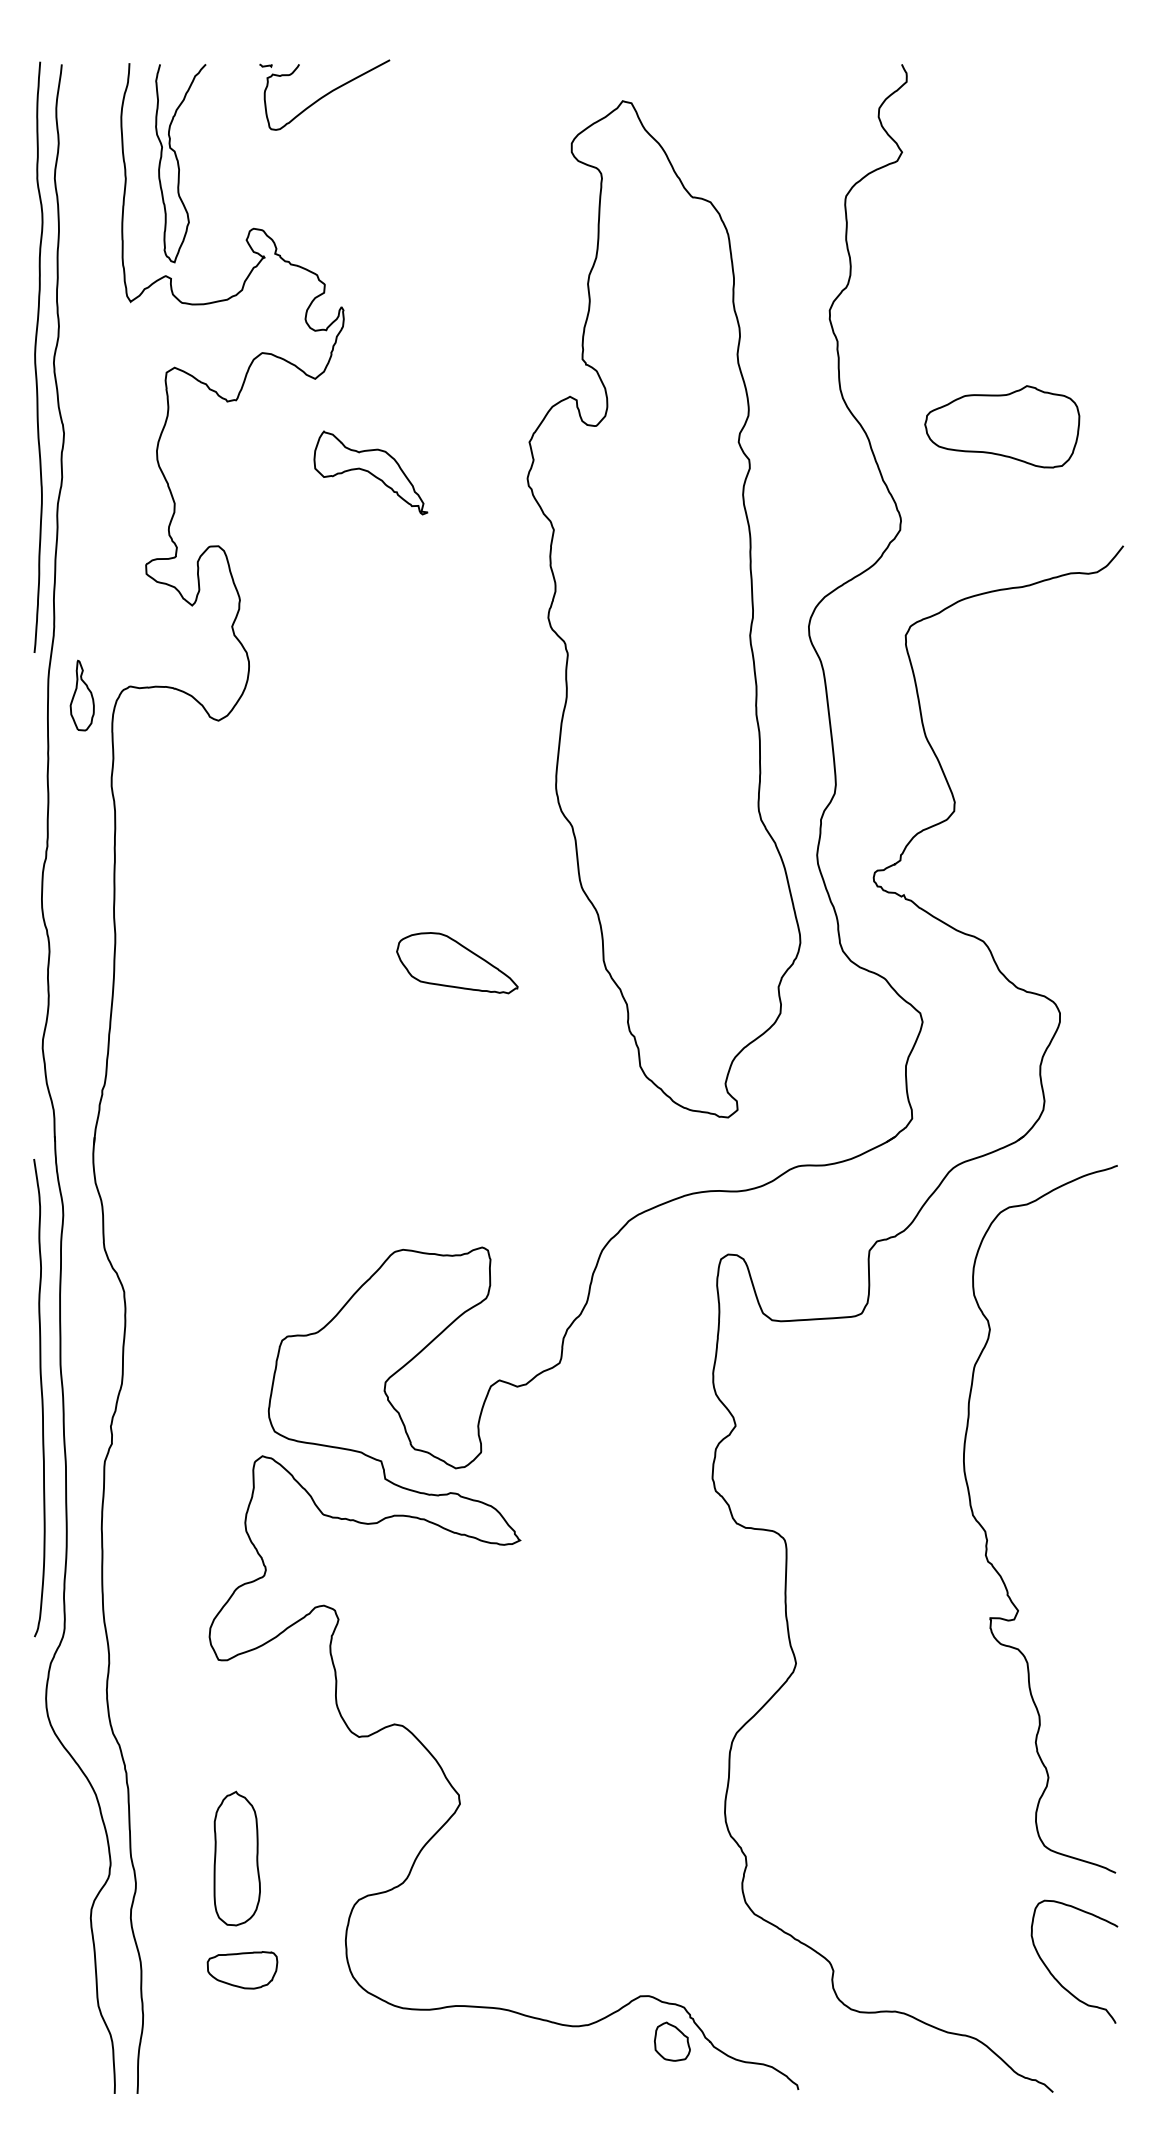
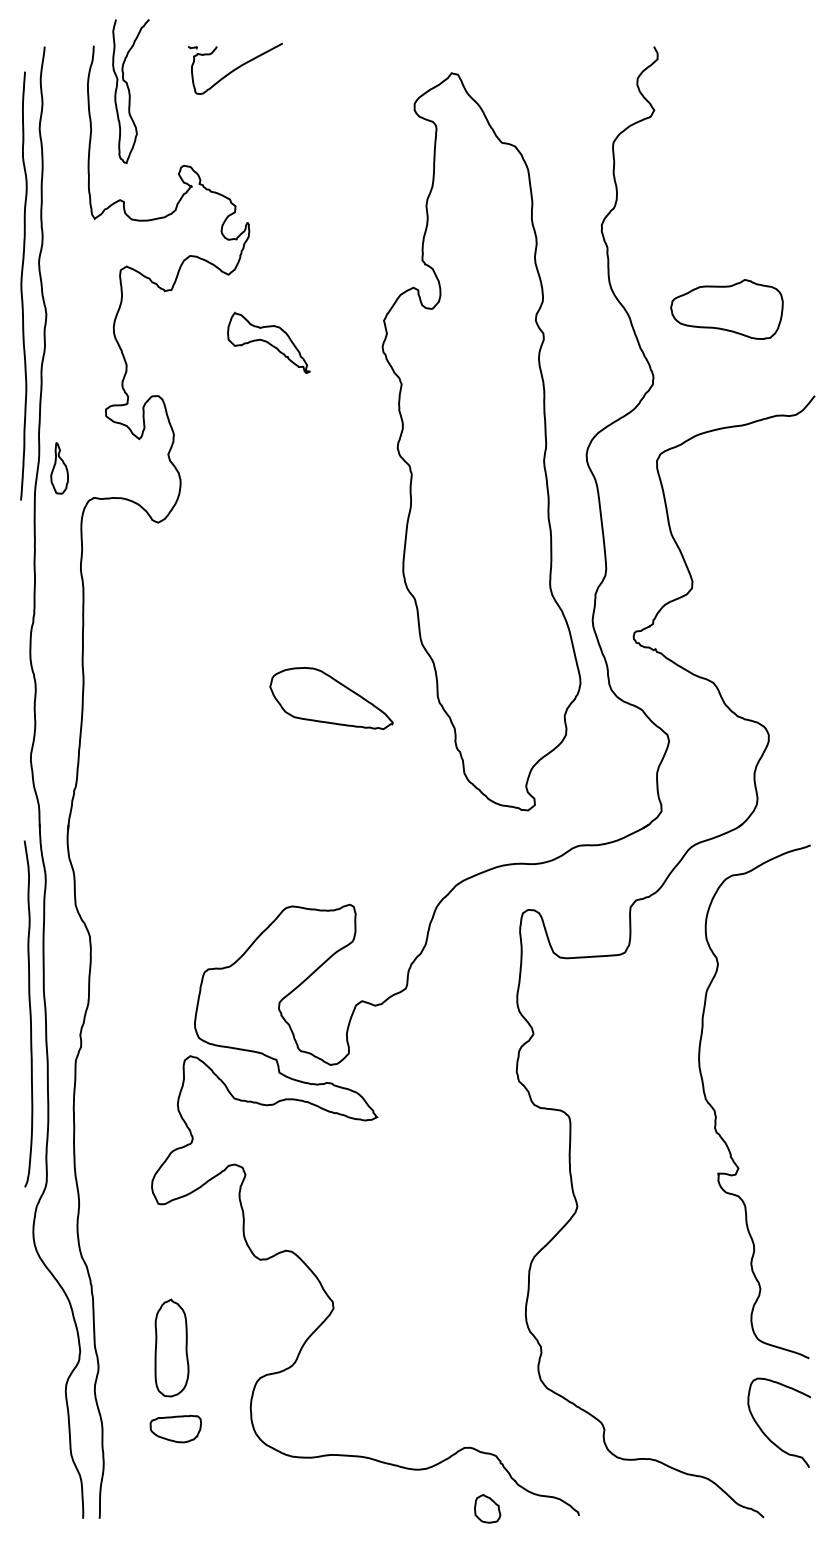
curve: (178, 163) -> (129, 91), moved
curve: (36, 356) -> (22, 285), moved
part: (82, 695) -> (59, 468), moved
part: (457, 963) -> (331, 698), size x1.4
part: (672, 2041) -> (487, 1508), moved

